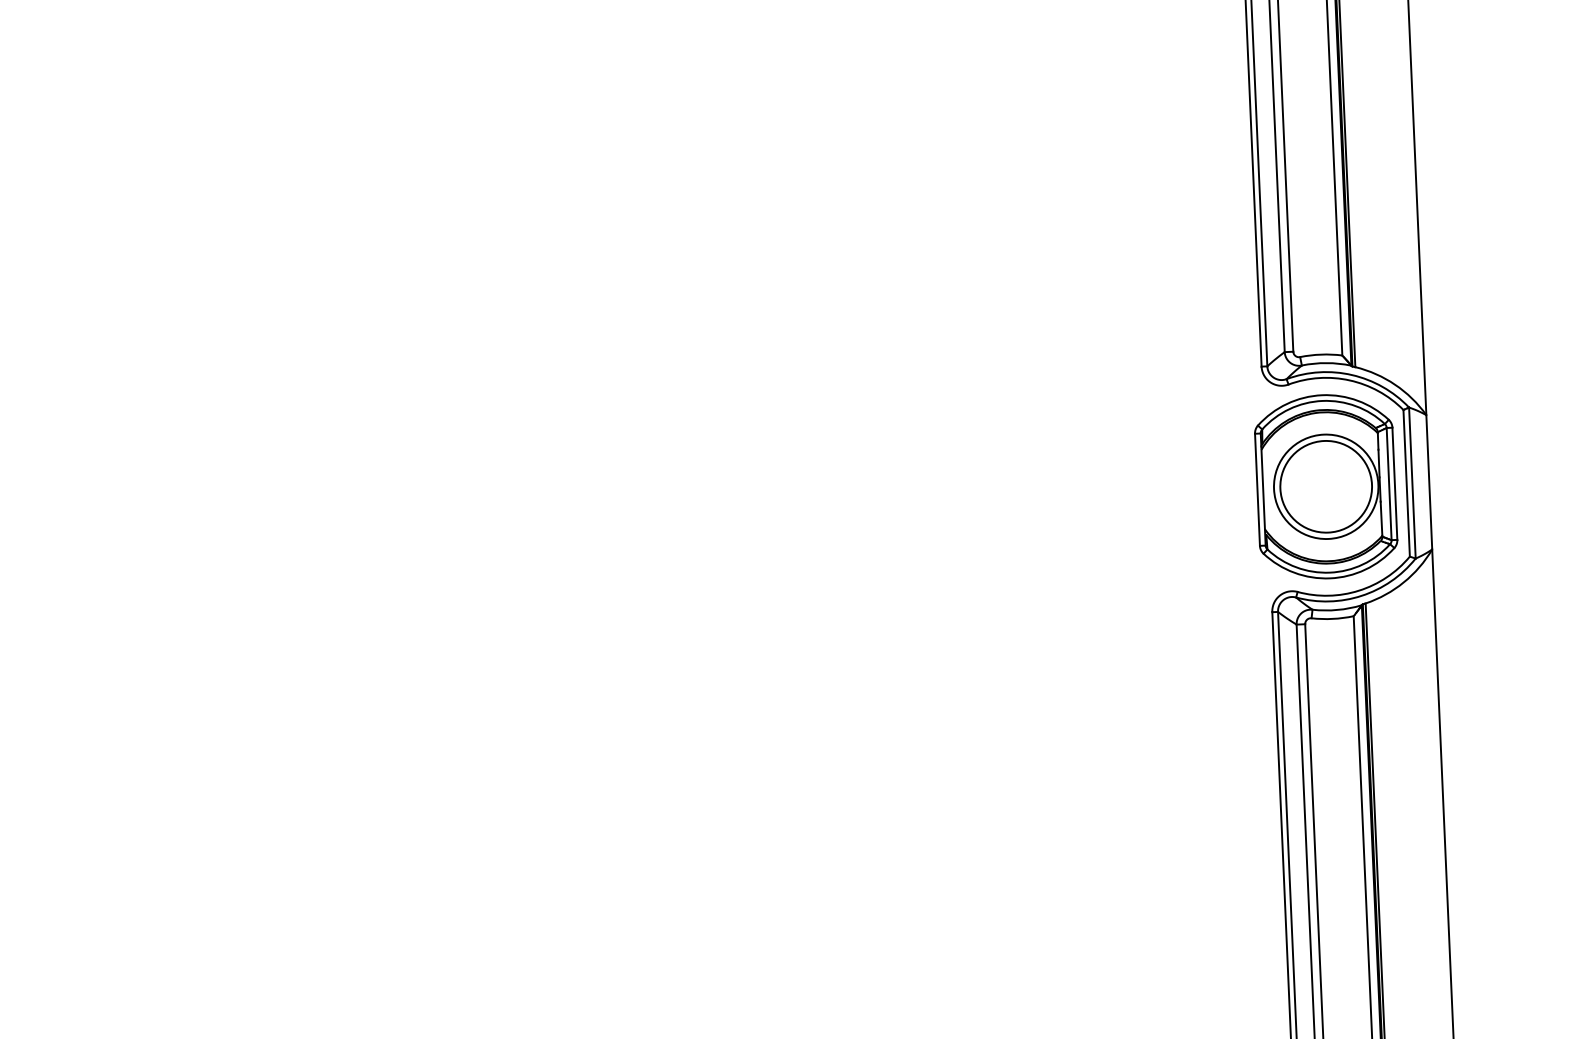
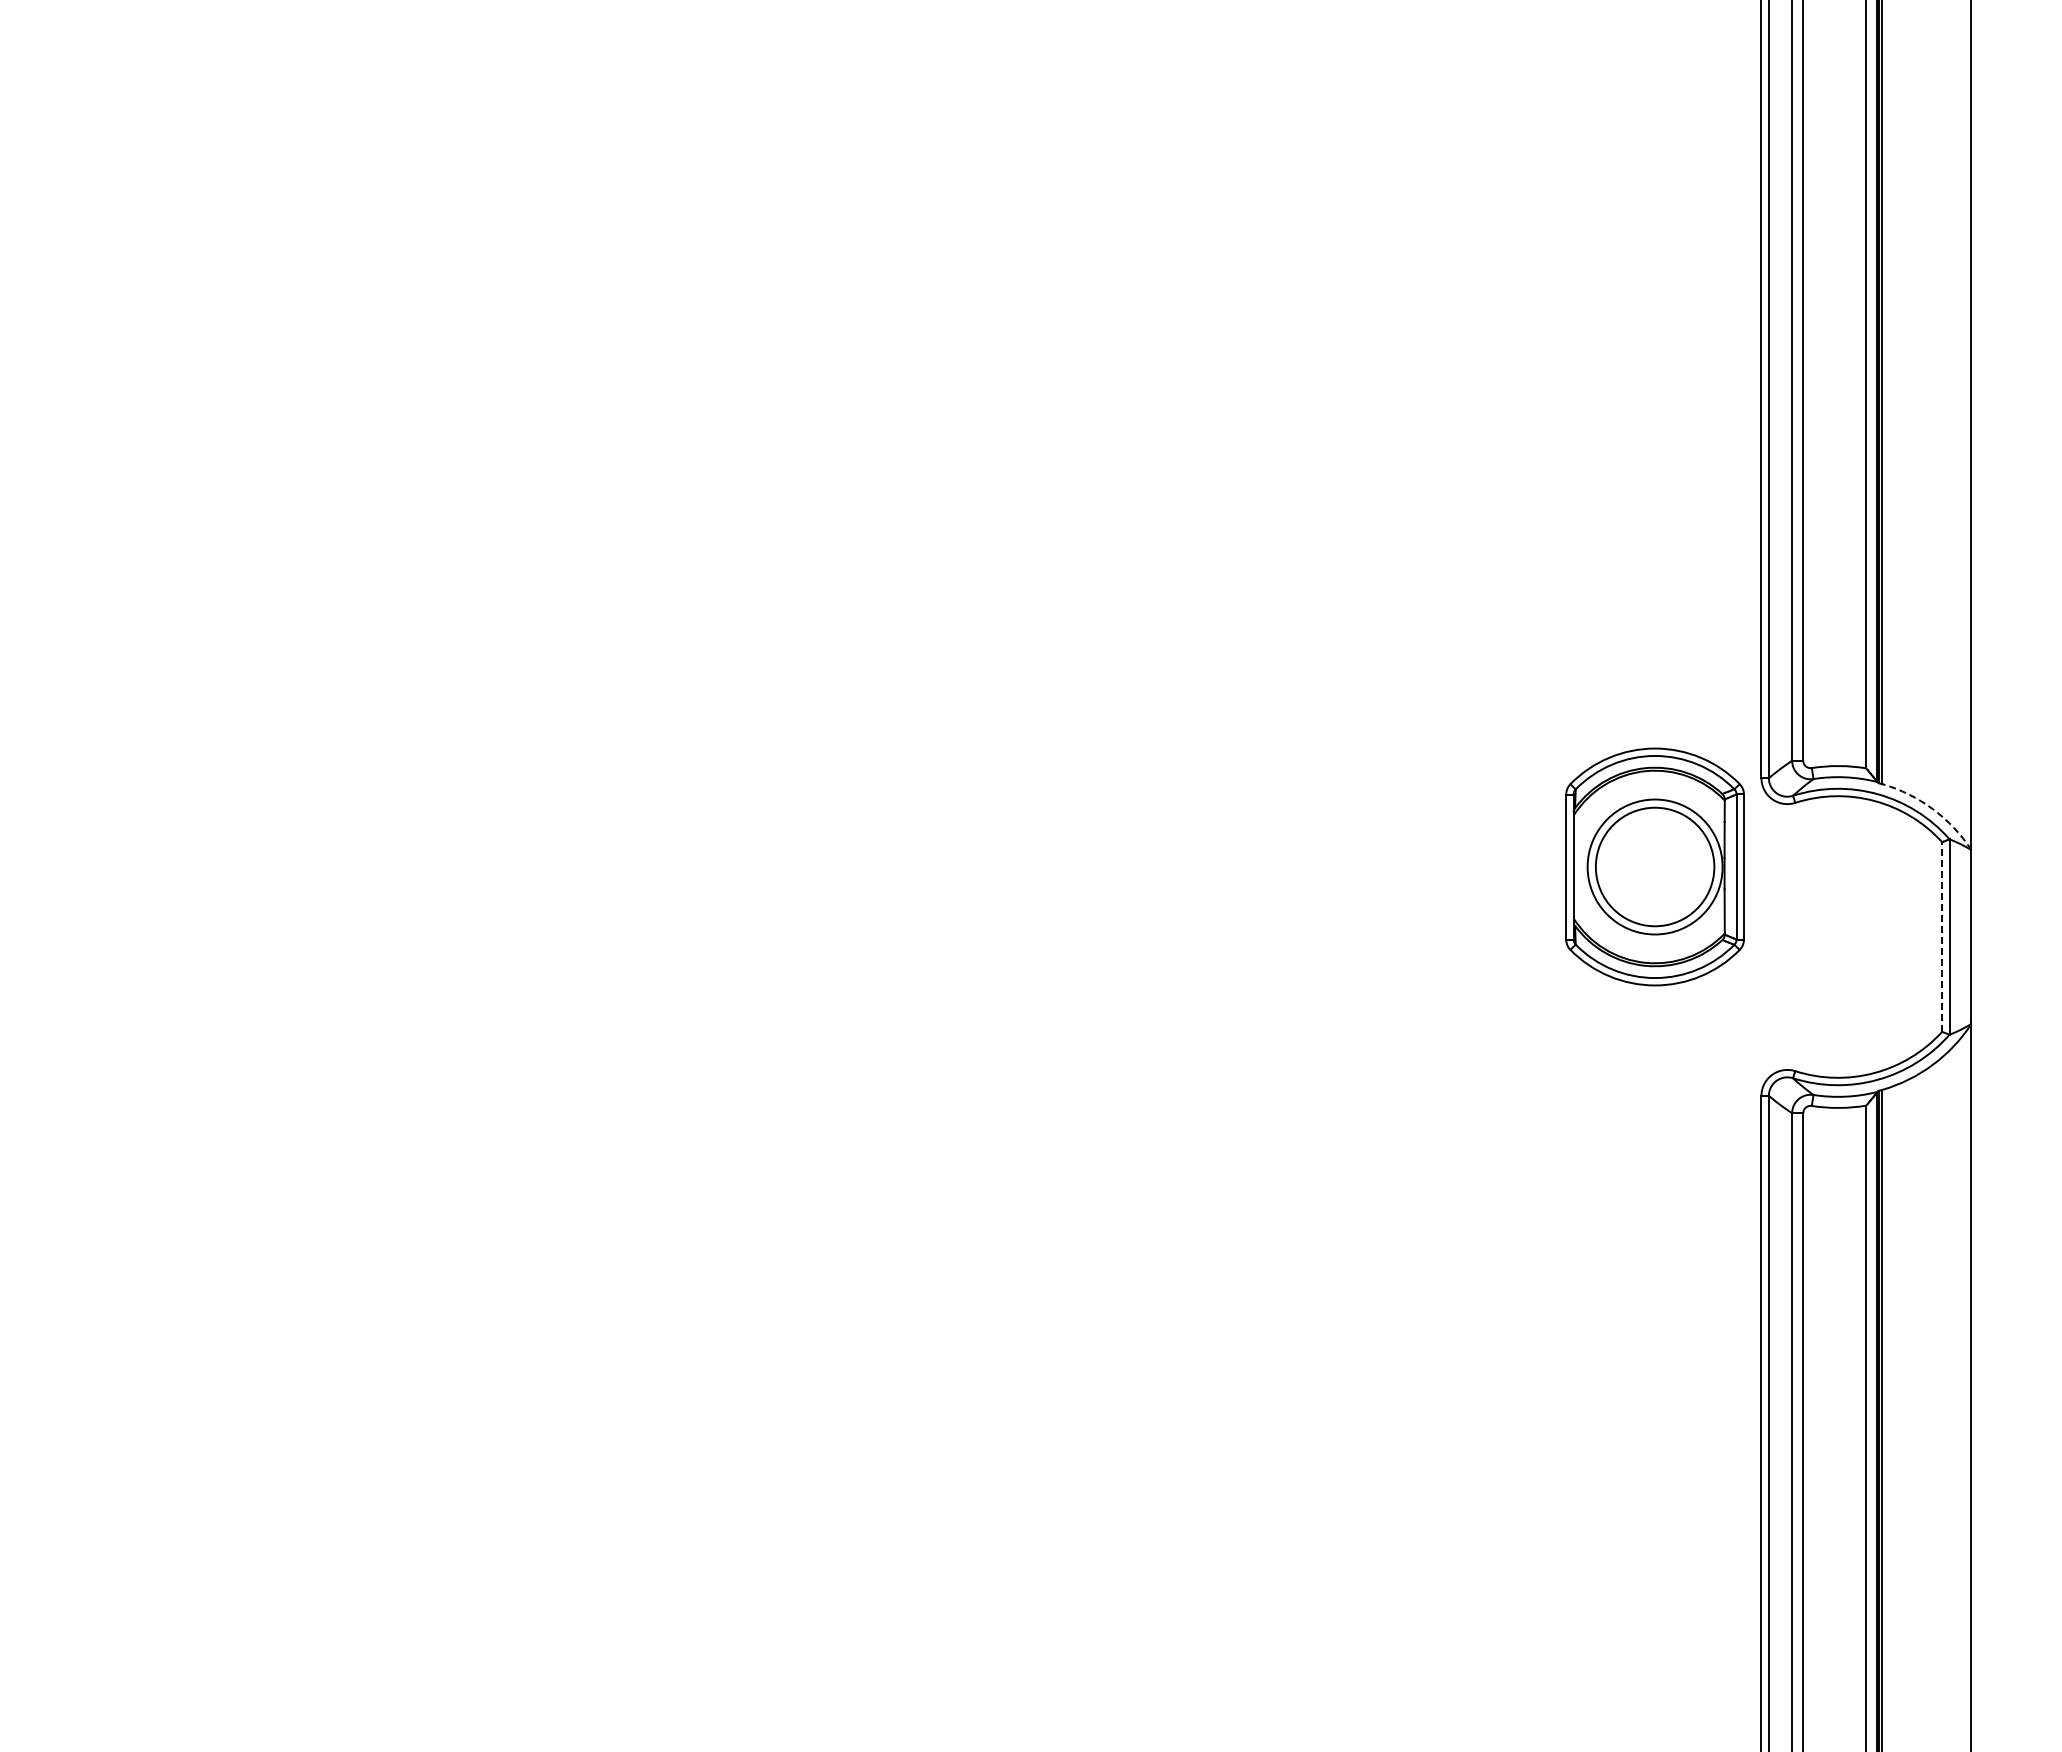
arc: (1394, 385) -> (1932, 809), solid -> dashed
line: (1406, 483) -> (1942, 937), solid -> dashed
part: (1325, 486) -> (1654, 866), moved

